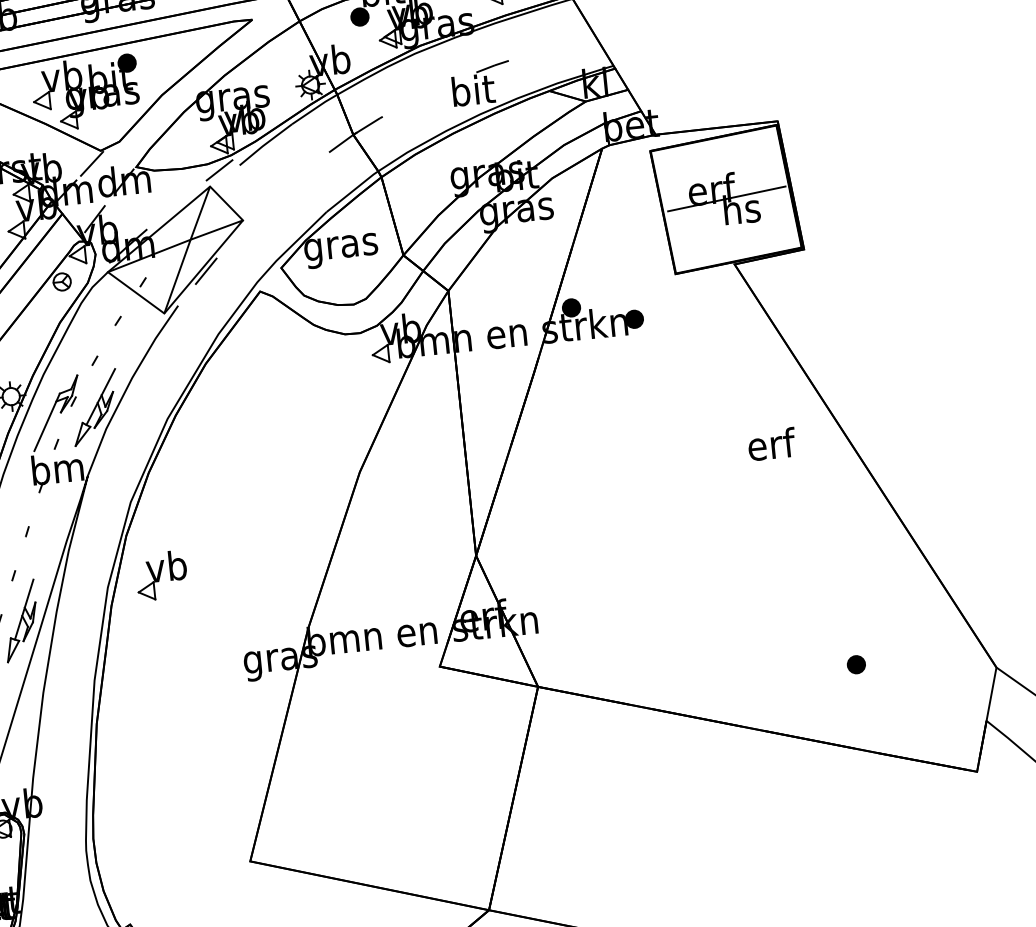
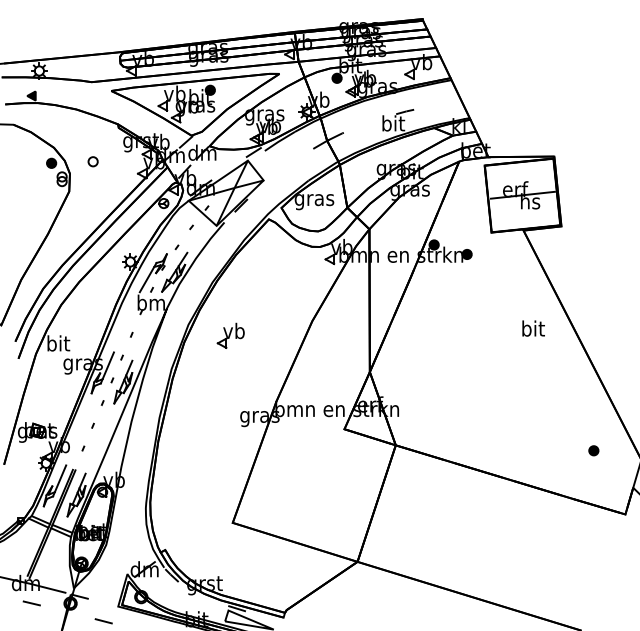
text: (771, 444) -> (533, 328), erf -> bit
part: (160, 575) -> (230, 335), moved
part: (855, 664) -> (593, 450), moved

